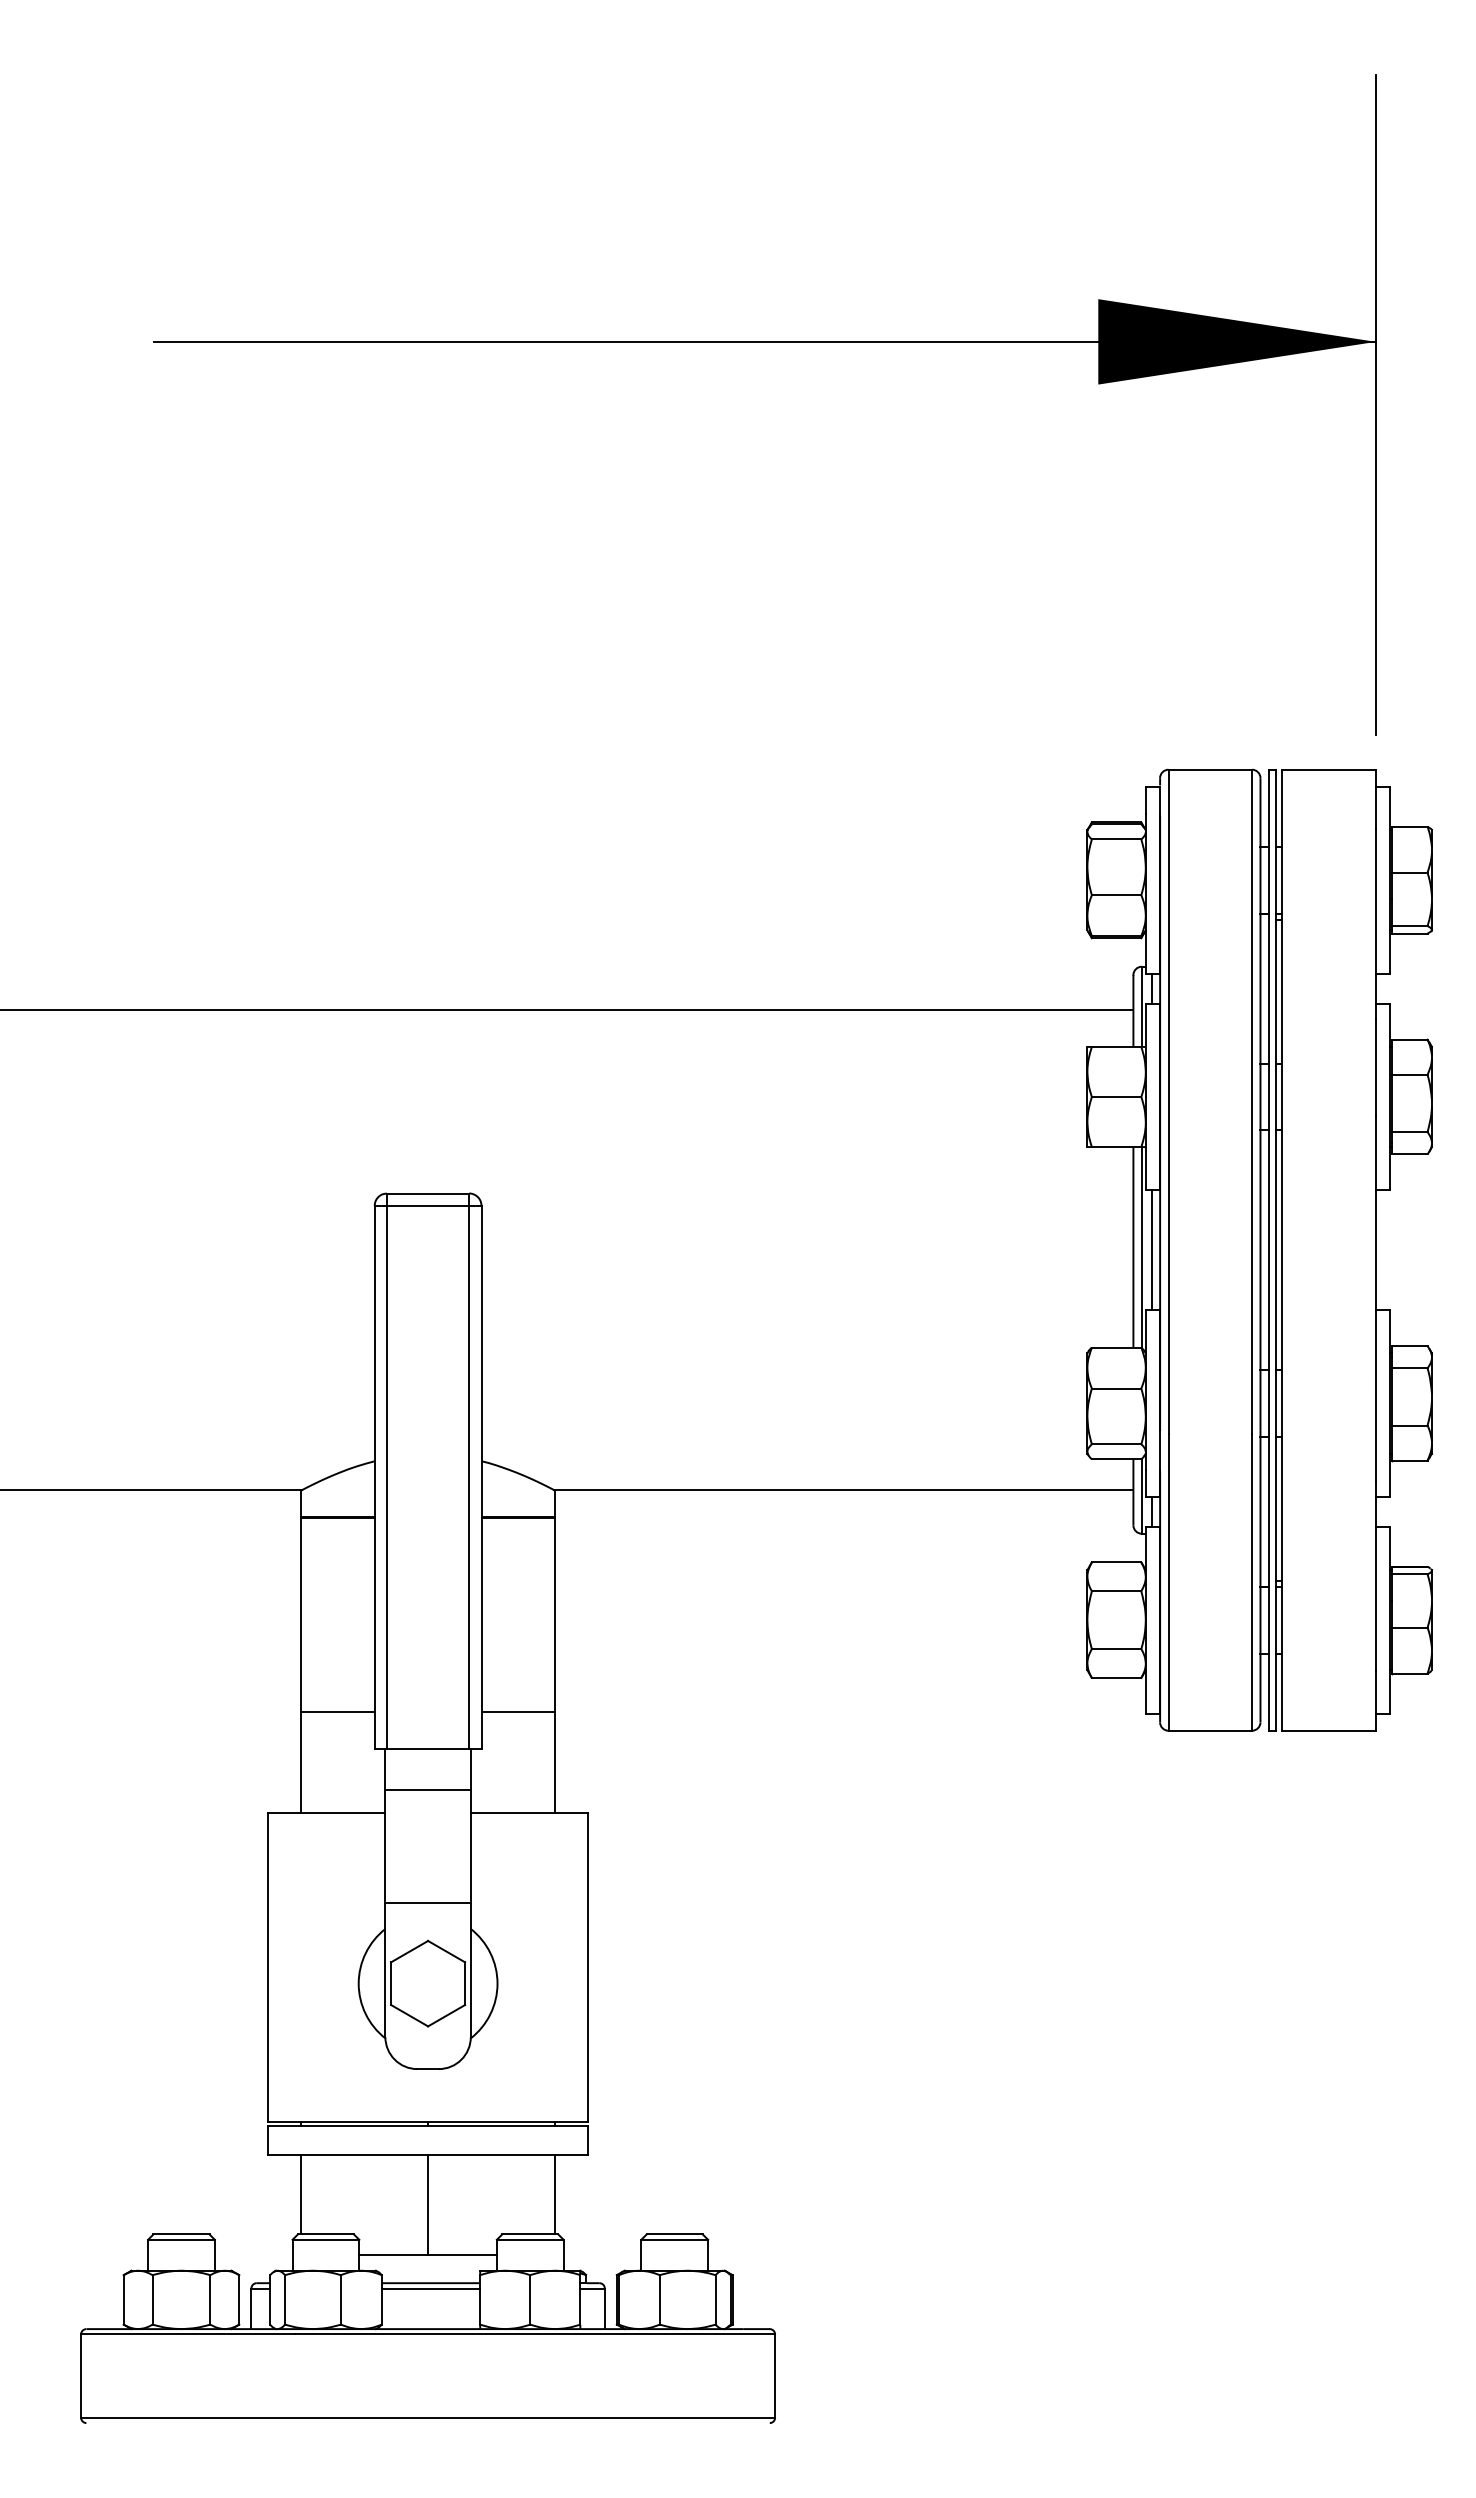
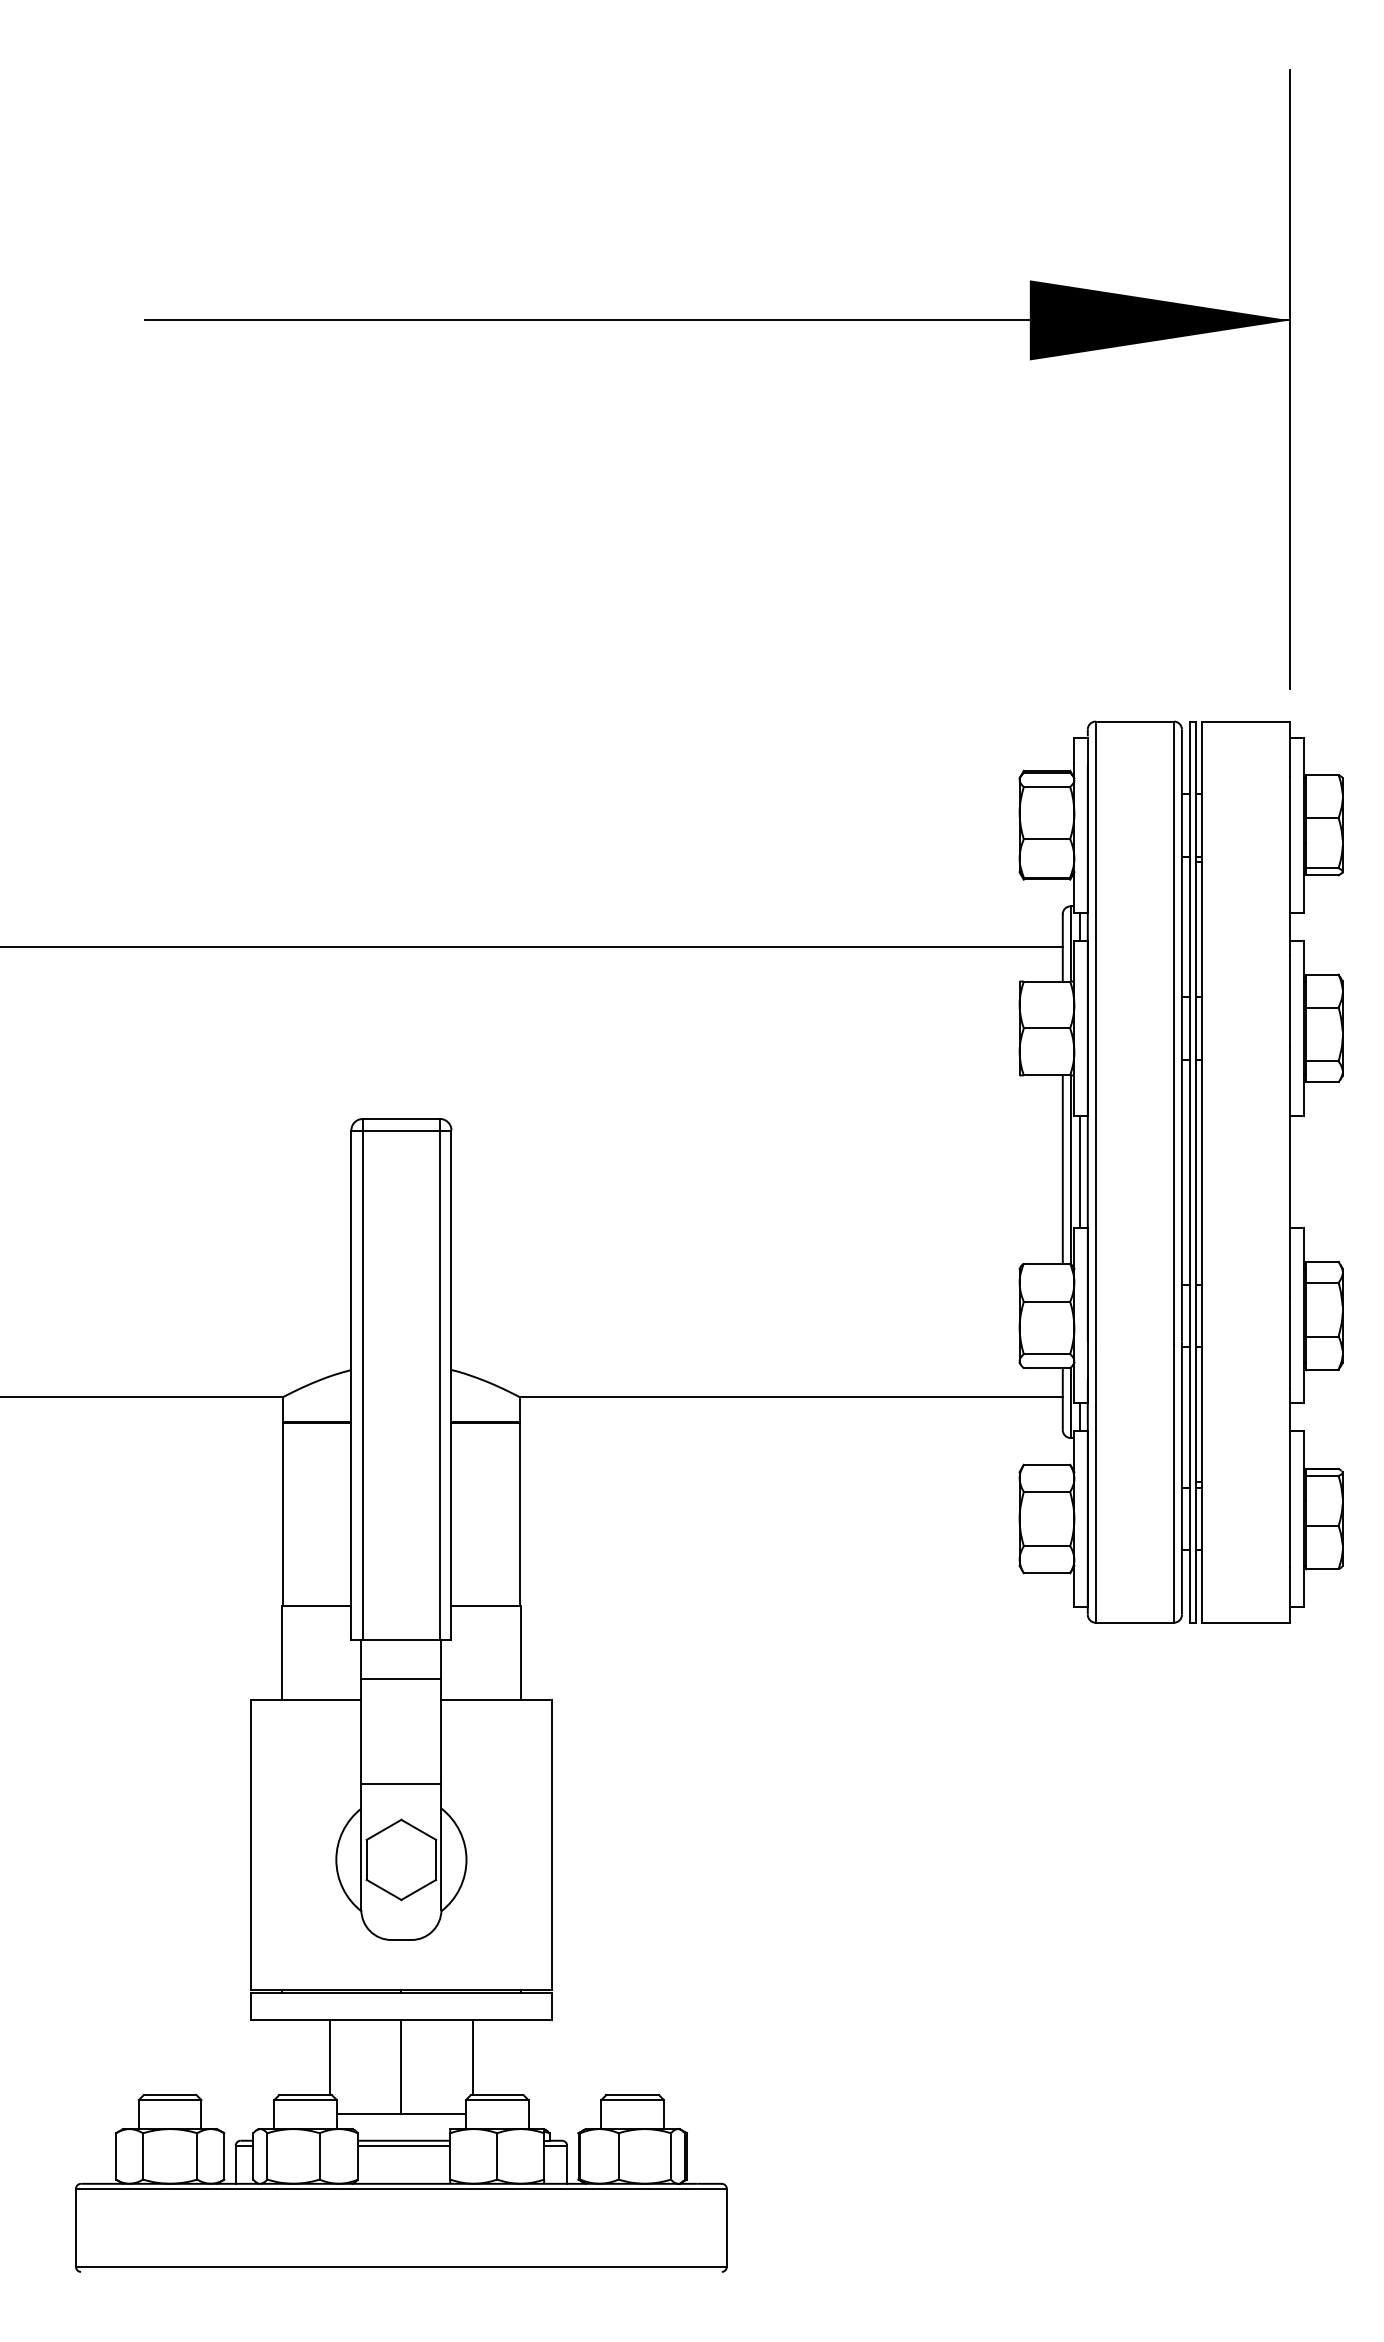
line: (300, 2194) -> (329, 2057), moved
line: (555, 2194) -> (473, 2057), moved

